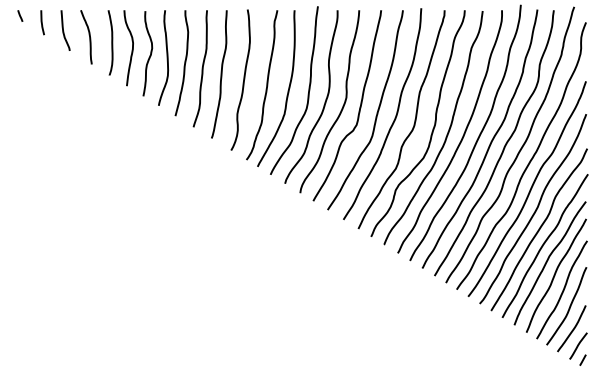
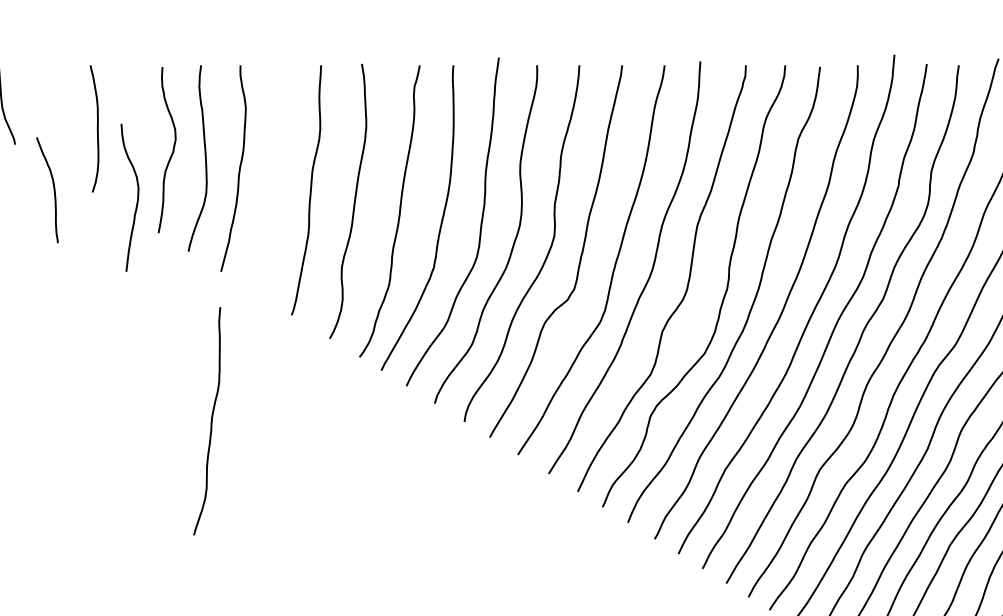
curve: (89, 37) -> (53, 190), moved
curve: (131, 49) -> (135, 200), moved
curve: (201, 68) -> (209, 420), moved

